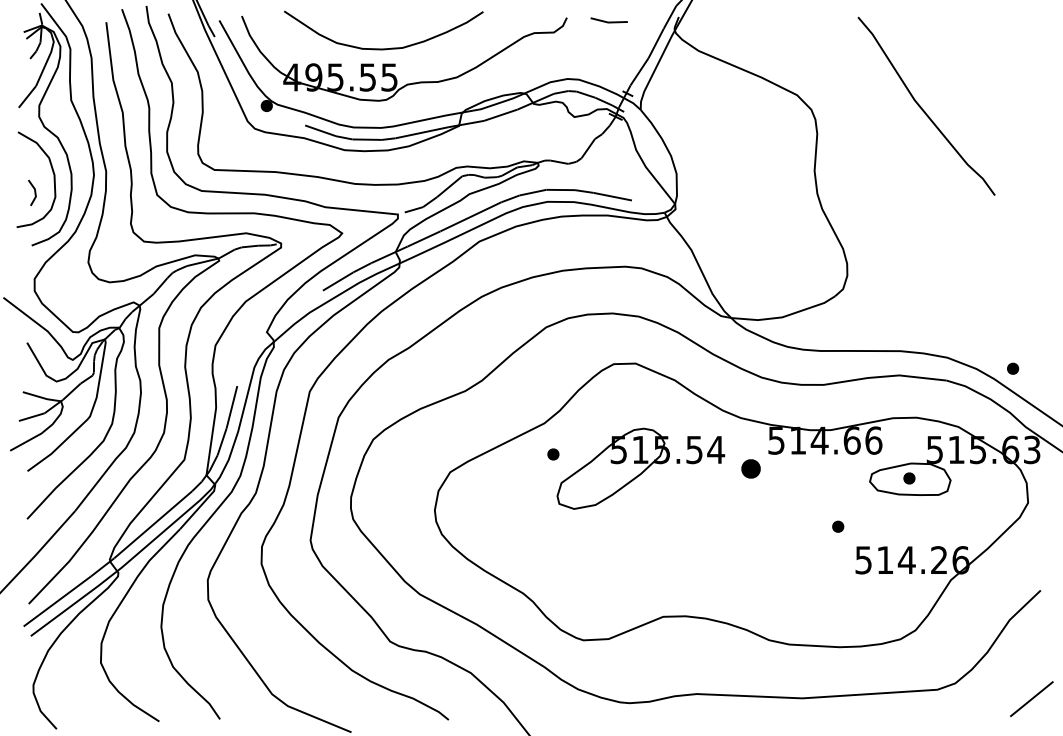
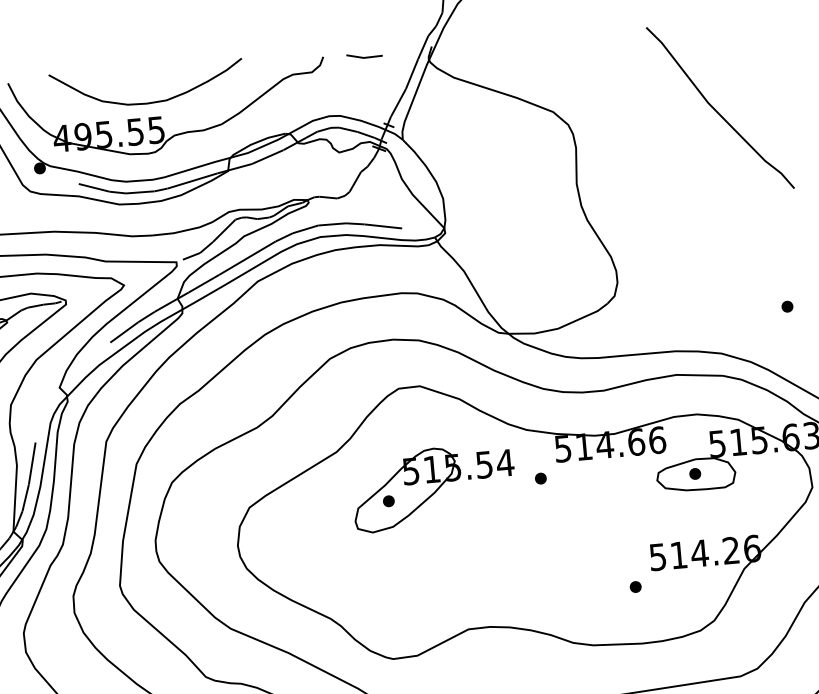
curve: (922, 108) -> (716, 110), moved
part: (1013, 368) -> (787, 306), moved
part: (553, 454) -> (388, 501), moved
part: (750, 469) -> (540, 478), size x0.62
part: (838, 526) -> (635, 586), moved

